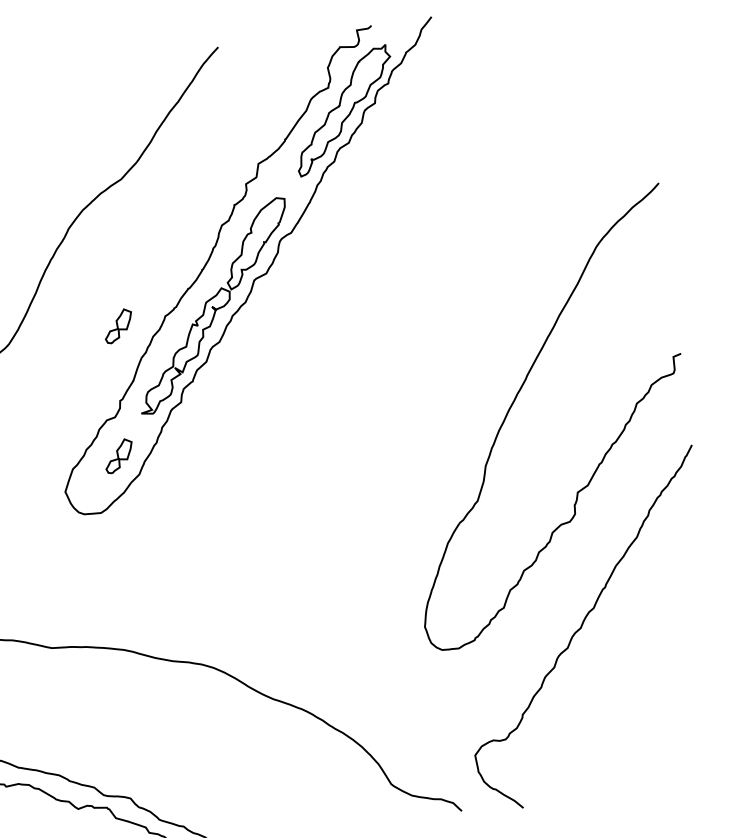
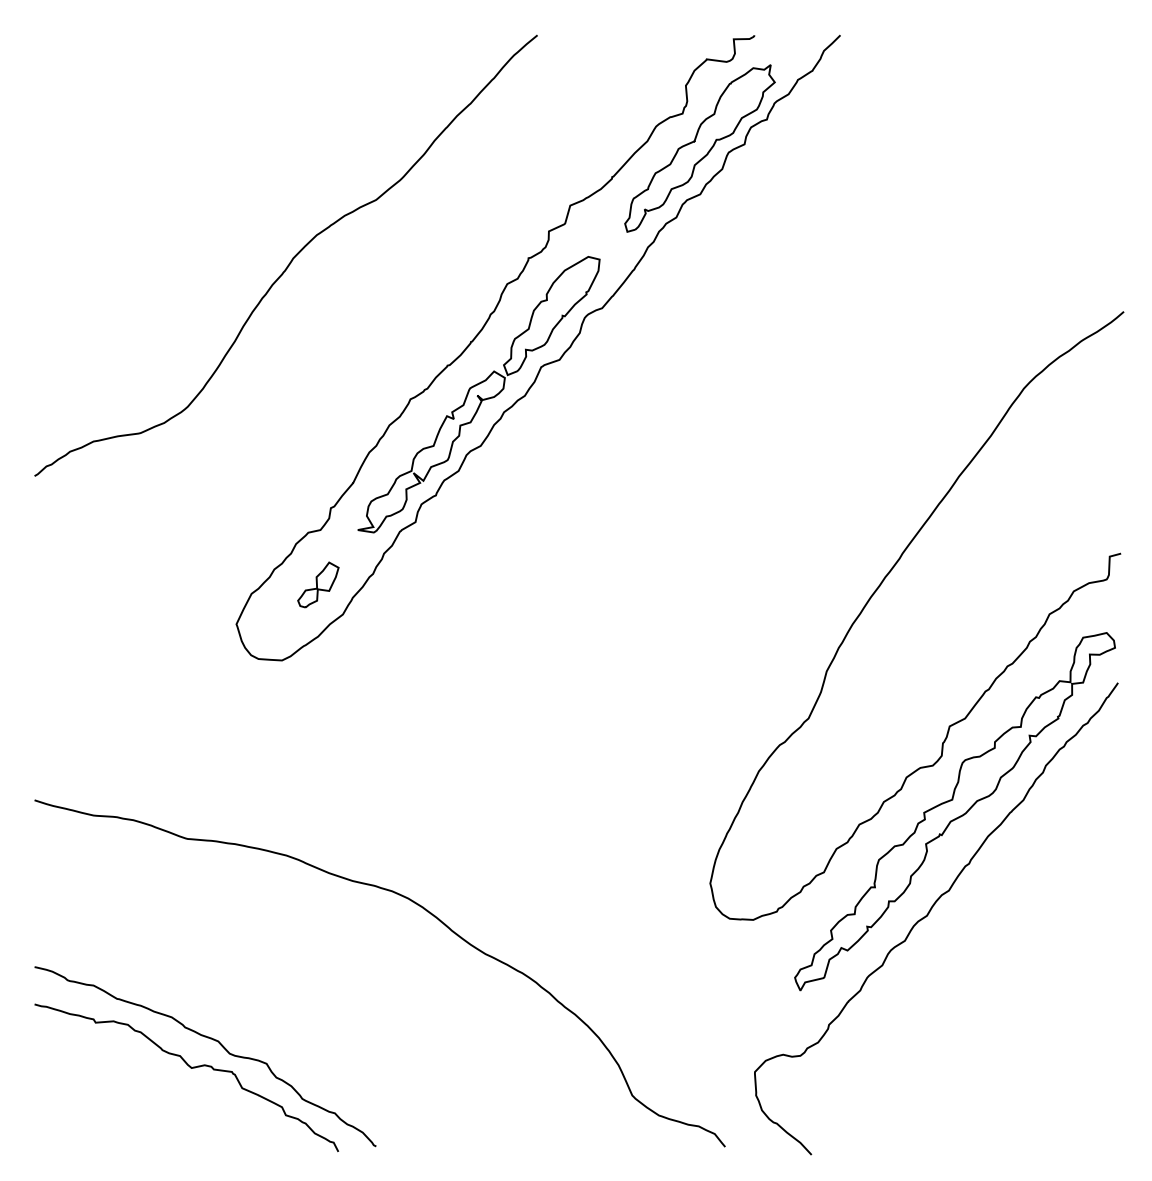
part: (118, 325) -> (343, 403), removed
part: (589, 551) -> (954, 811), added

